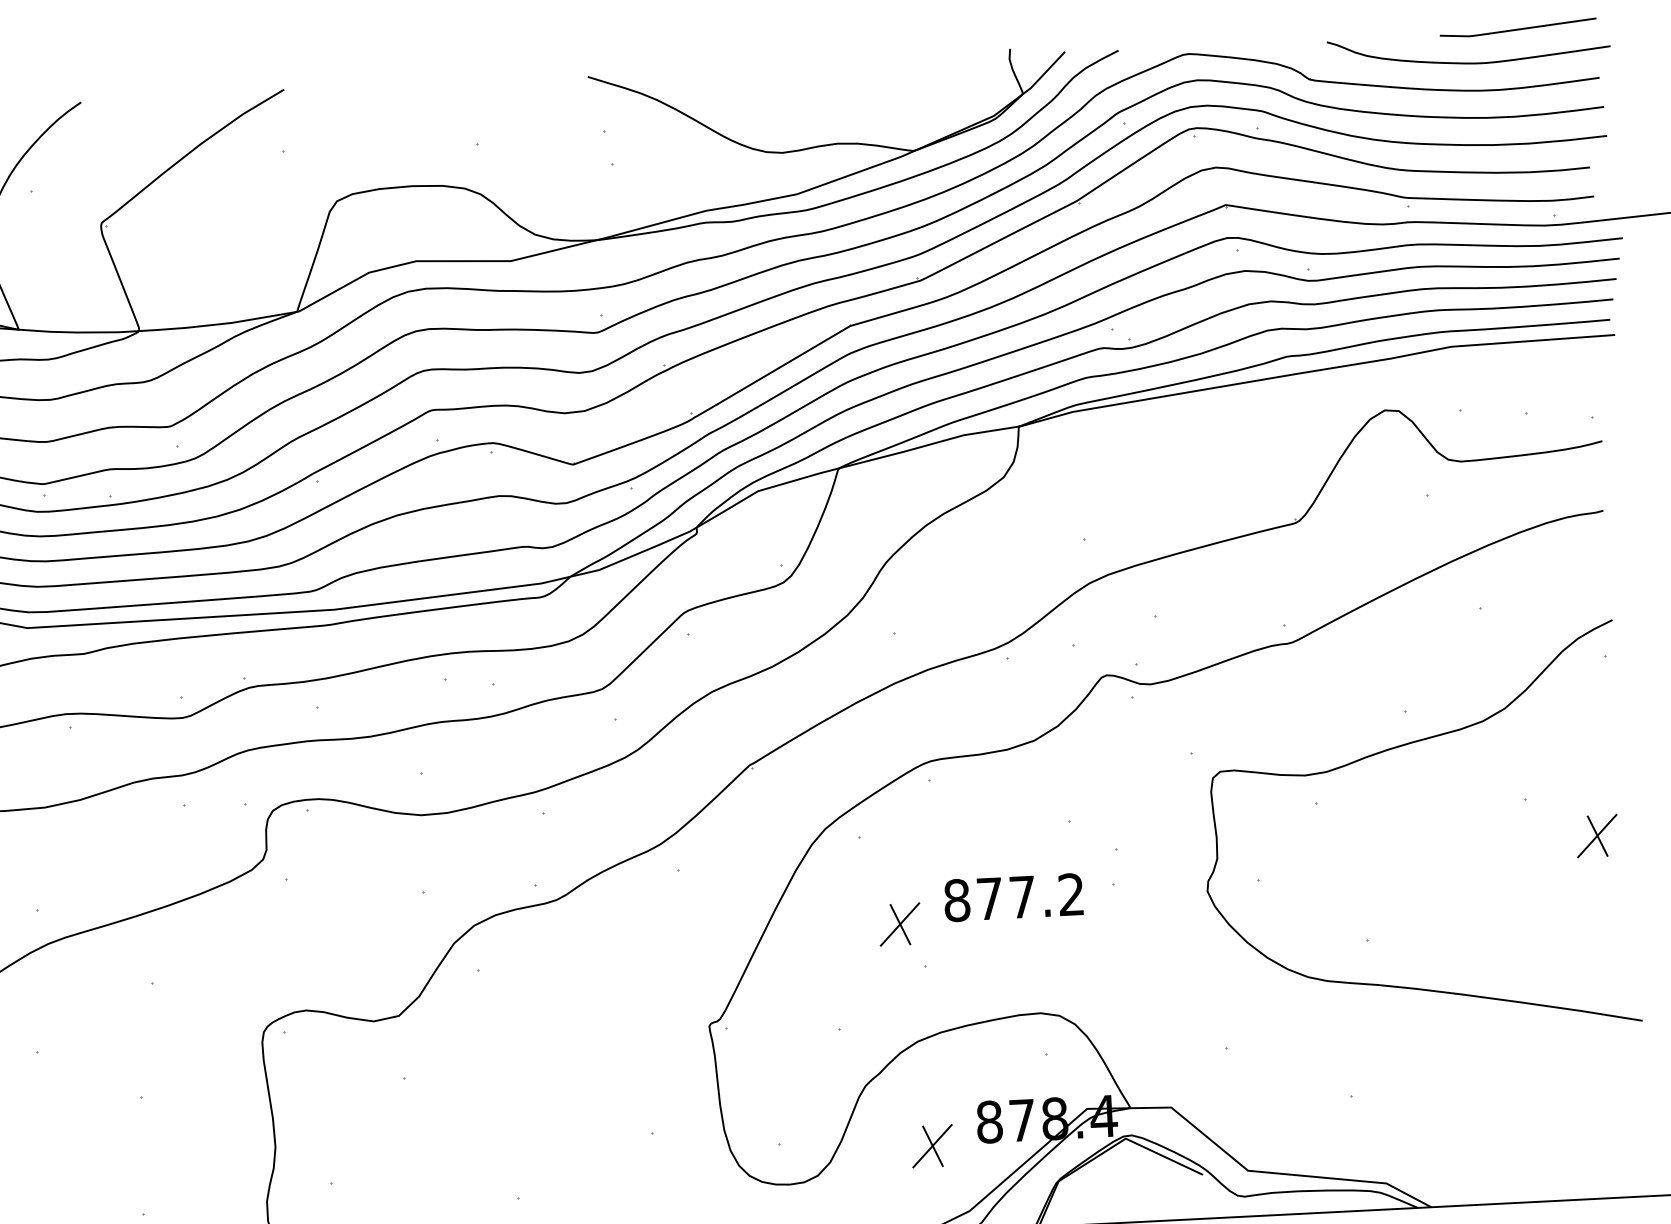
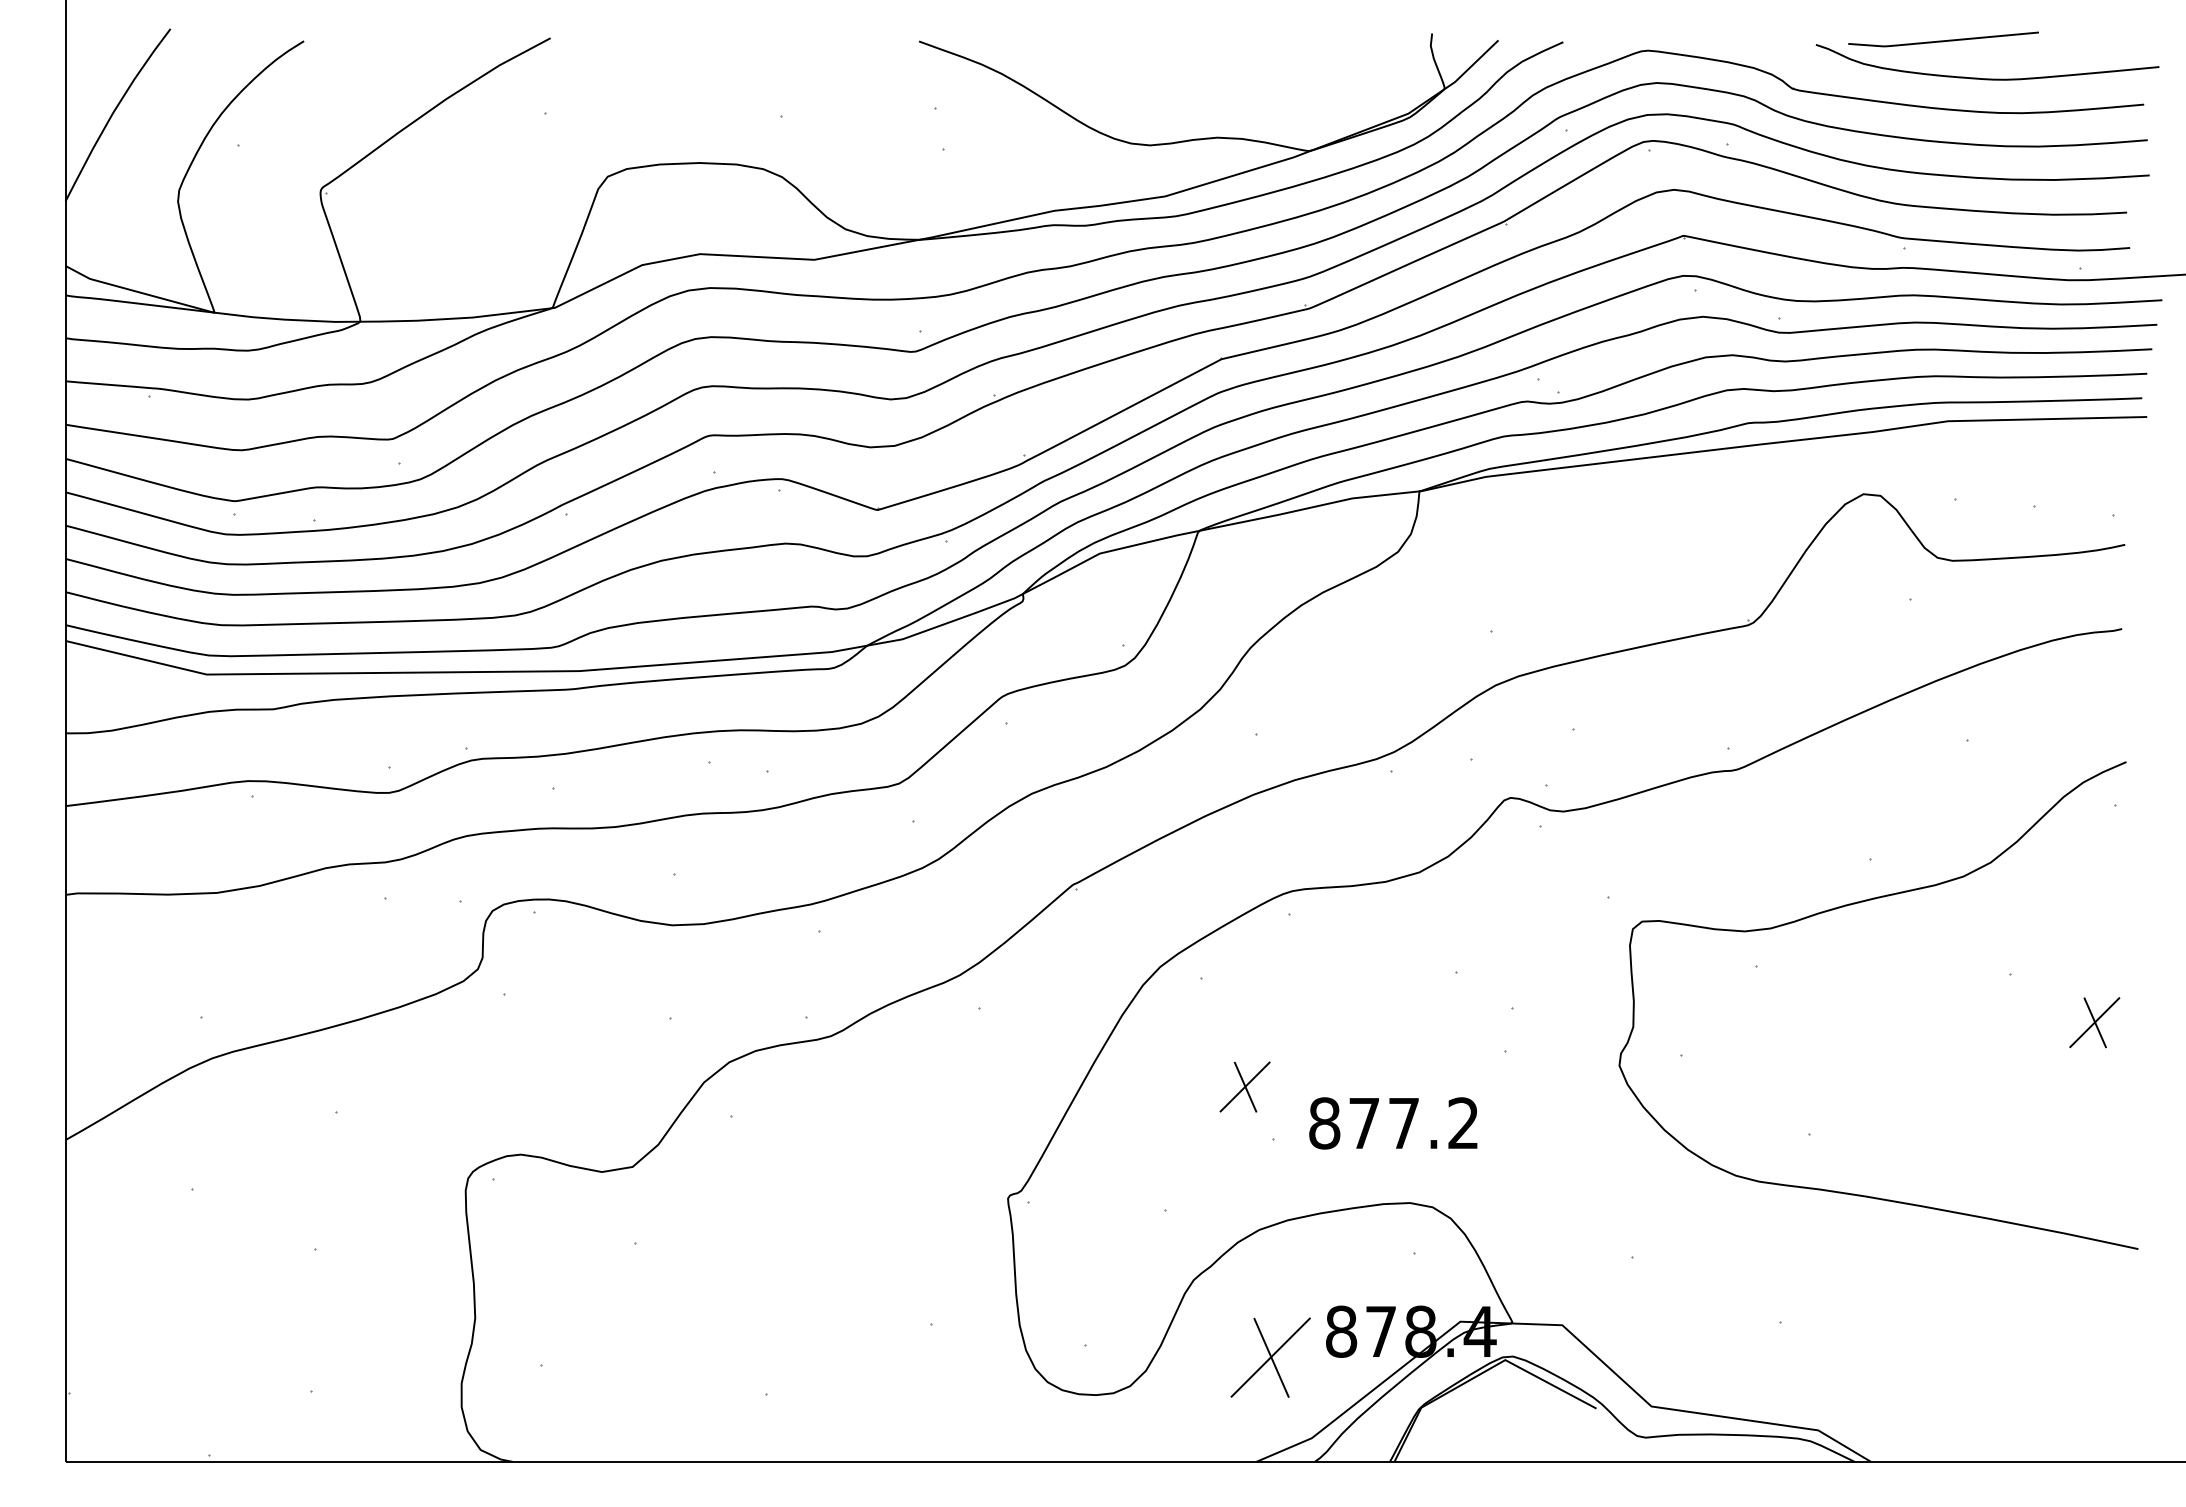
curve: (1518, 28) -> (1943, 40), moved
text: (1013, 897) -> (1393, 1123), moved
part: (932, 1145) -> (1270, 1356), size x1.6

